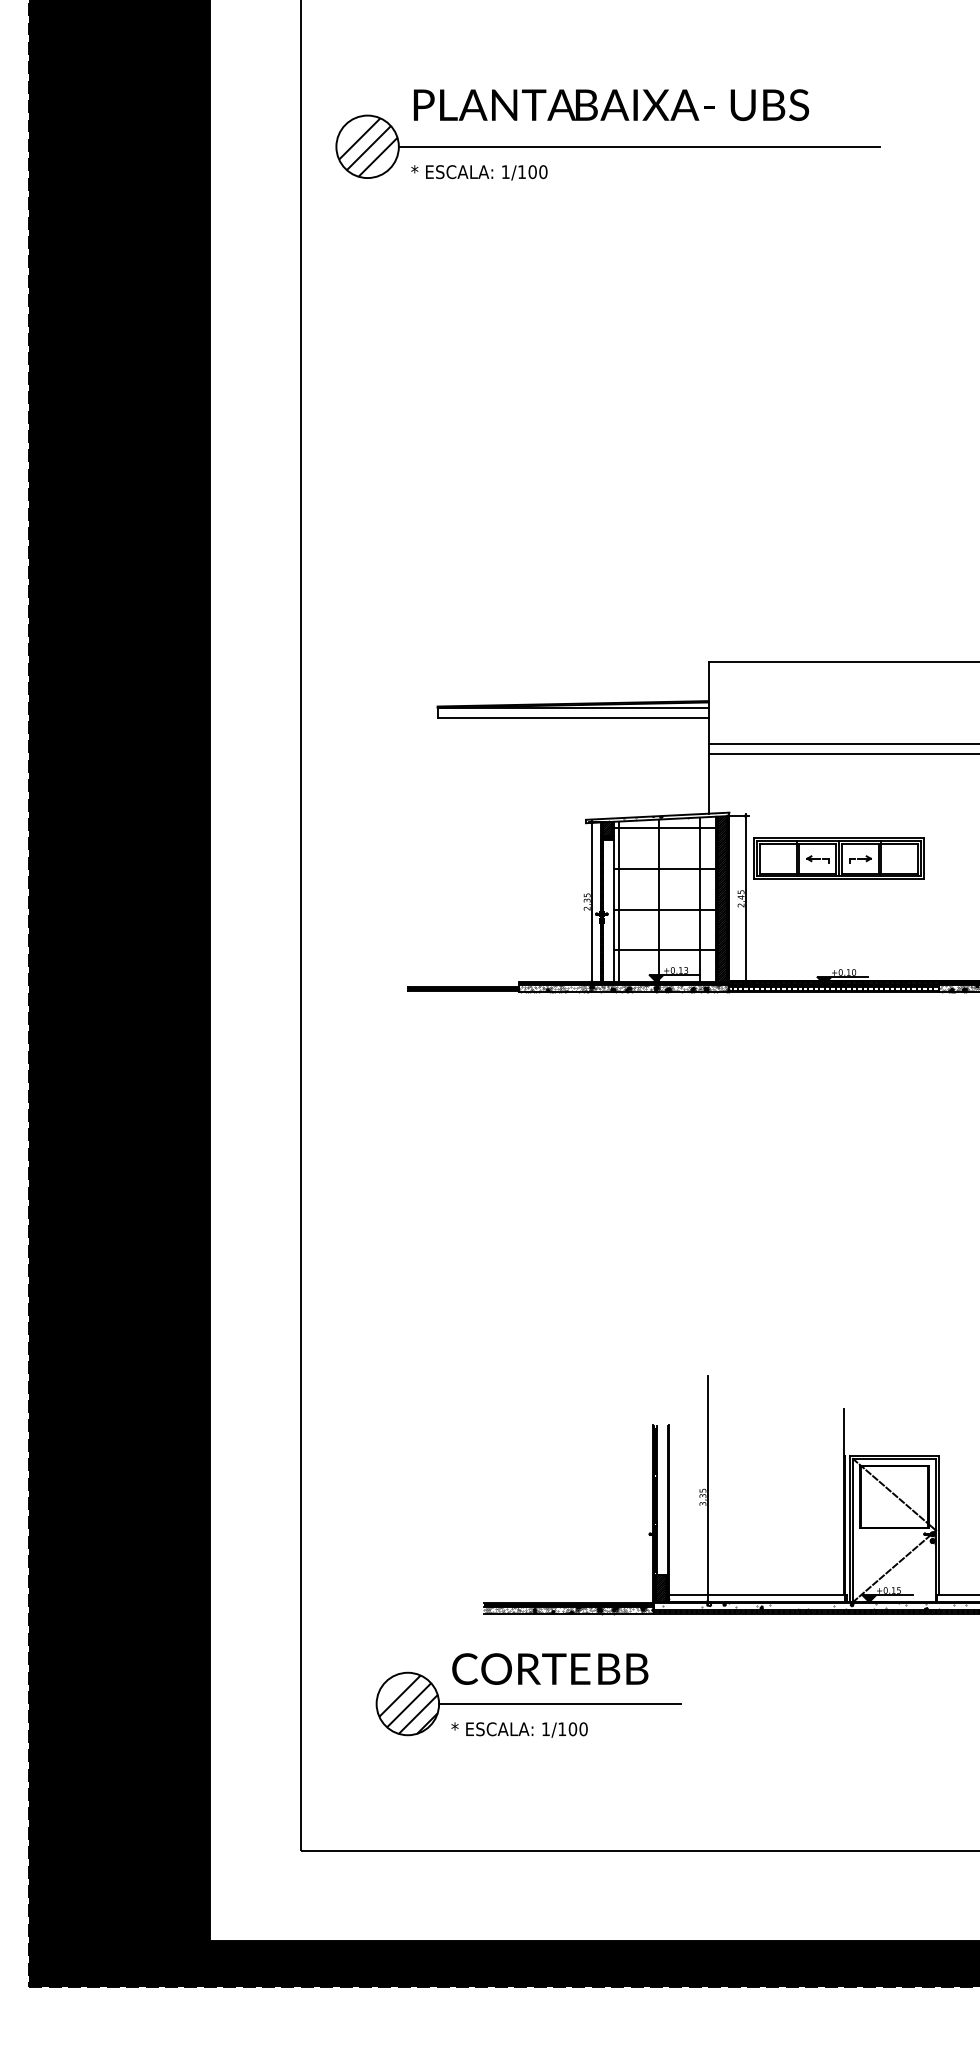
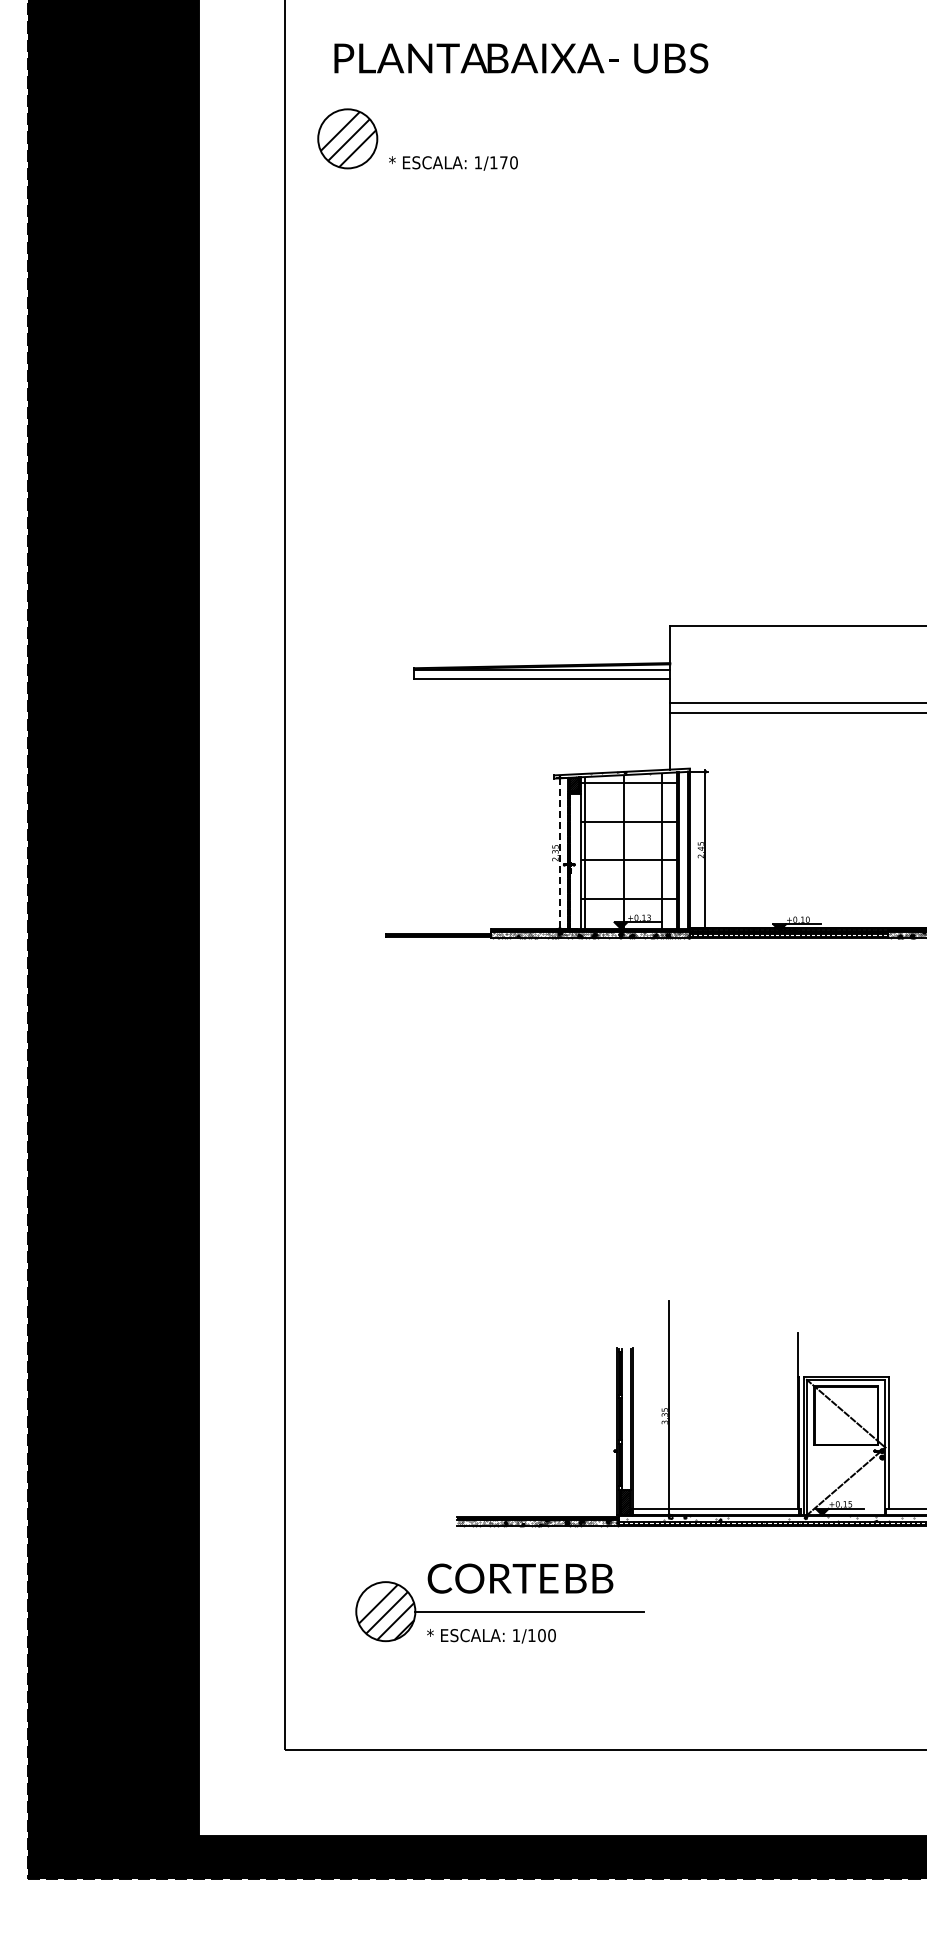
text: (611, 105) -> (521, 58), moved
line: (639, 146) -> (604, 138), removed
text: (532, 171) -> (503, 162), 1/100 -> 1/170
part: (838, 858) -> (793, 811), removed
hatch: (722, 898) -> (683, 849), removed
line: (591, 902) -> (559, 853), solid -> dashed

